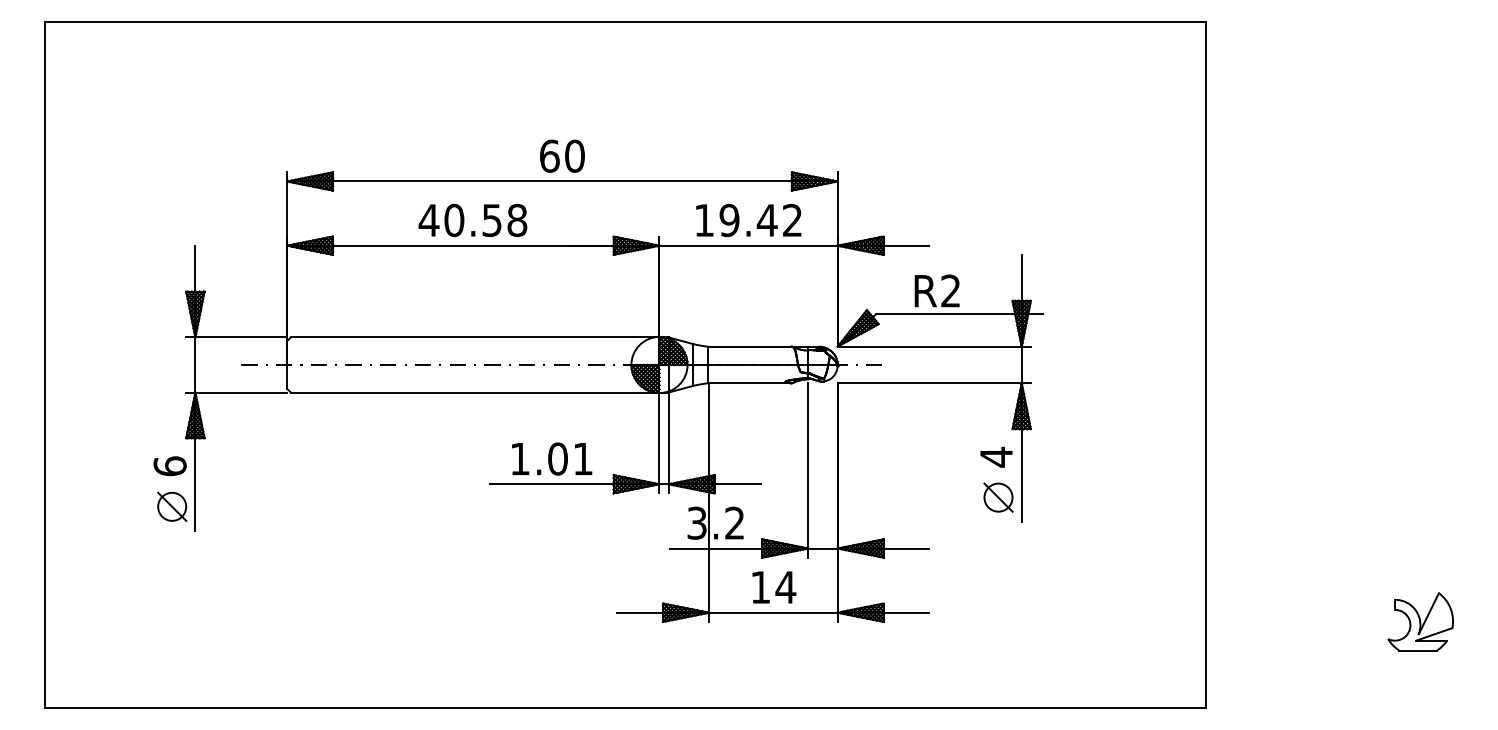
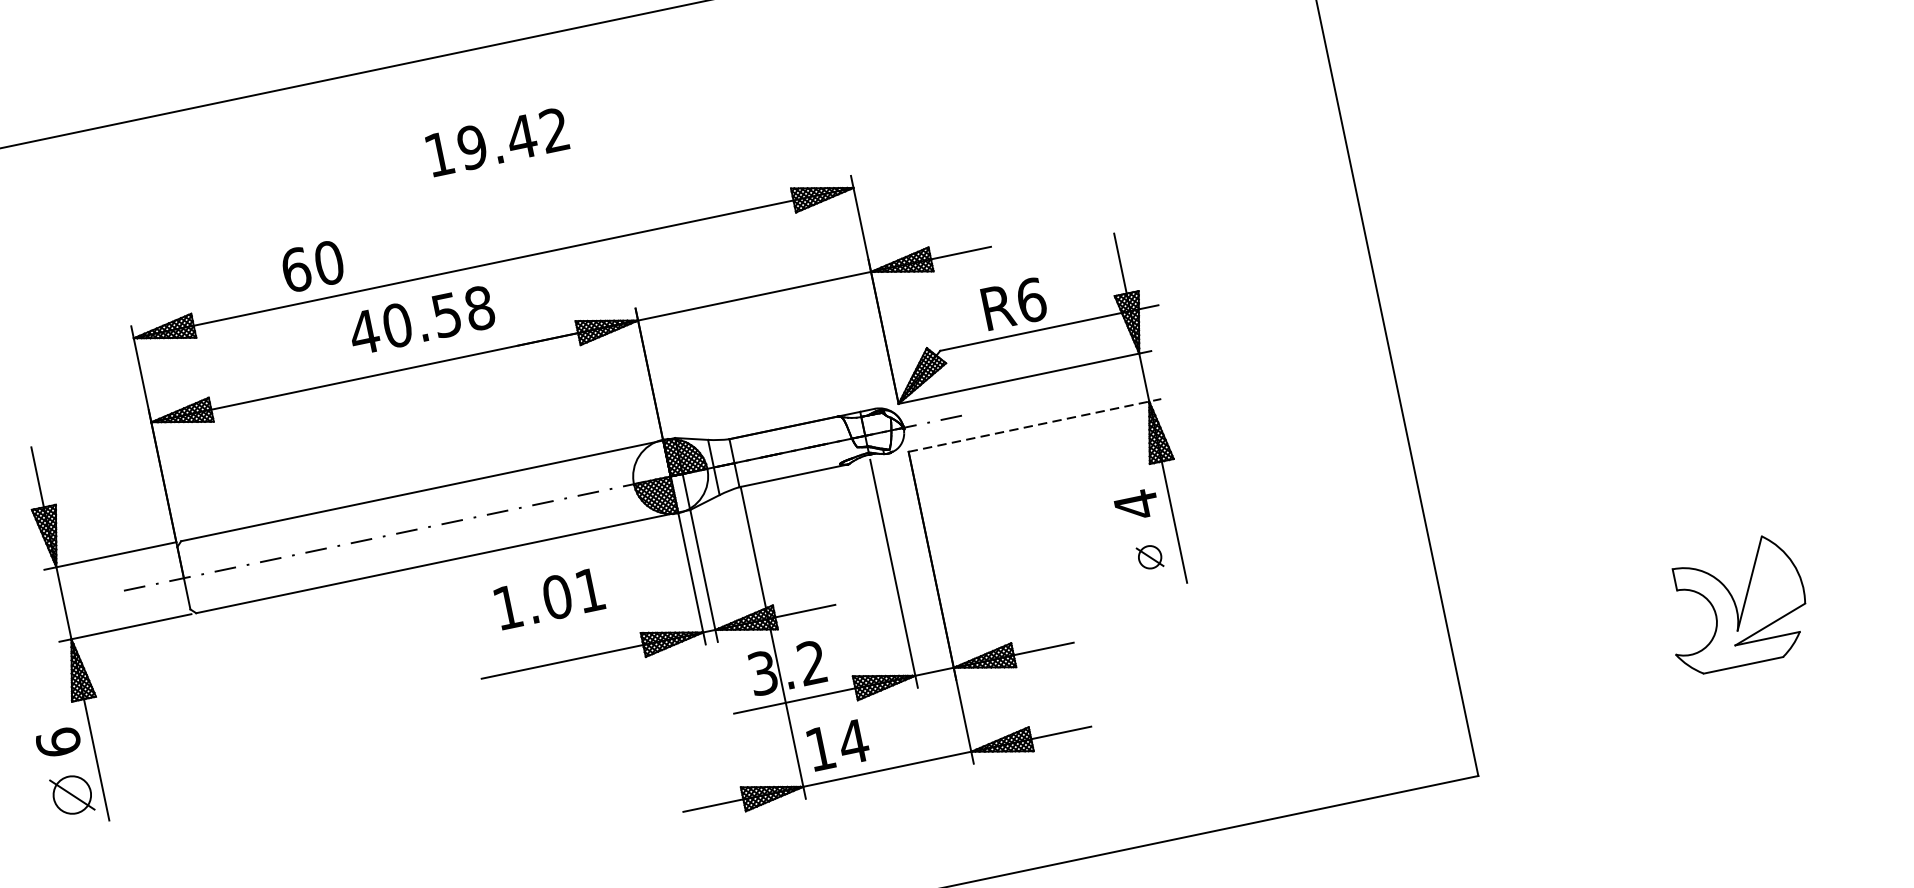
text: (562, 155) -> (312, 265), moved
text: (472, 220) -> (421, 320), moved
text: (748, 220) -> (497, 142), moved
text: (951, 290) -> (1032, 299), R2 -> R6
line: (934, 383) -> (1035, 425), solid -> dashed
text: (552, 458) -> (550, 597), moved
part: (998, 497) -> (1150, 557), size x0.6
text: (774, 587) -> (838, 745), moved
part: (1420, 621) -> (1735, 604), size x1.6

